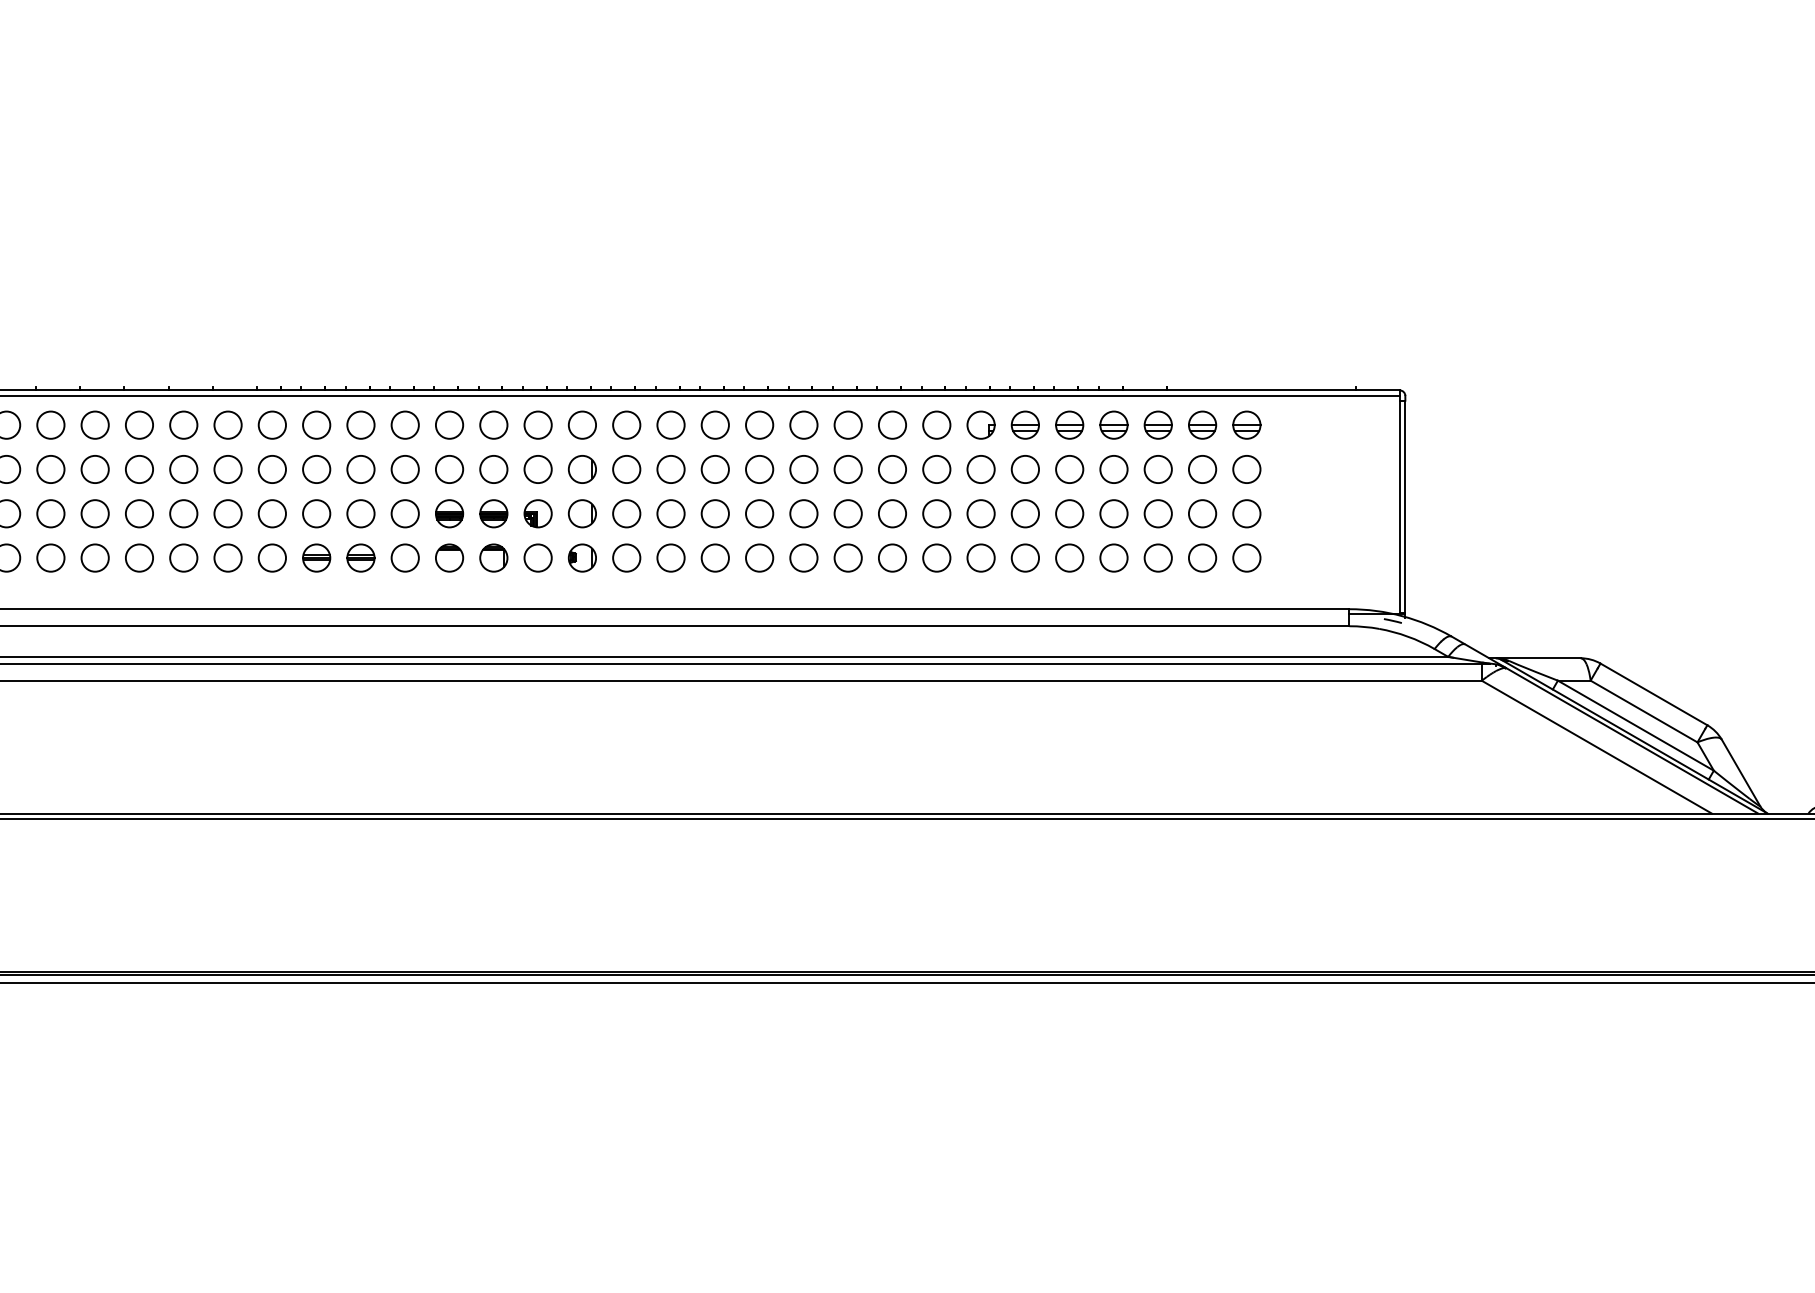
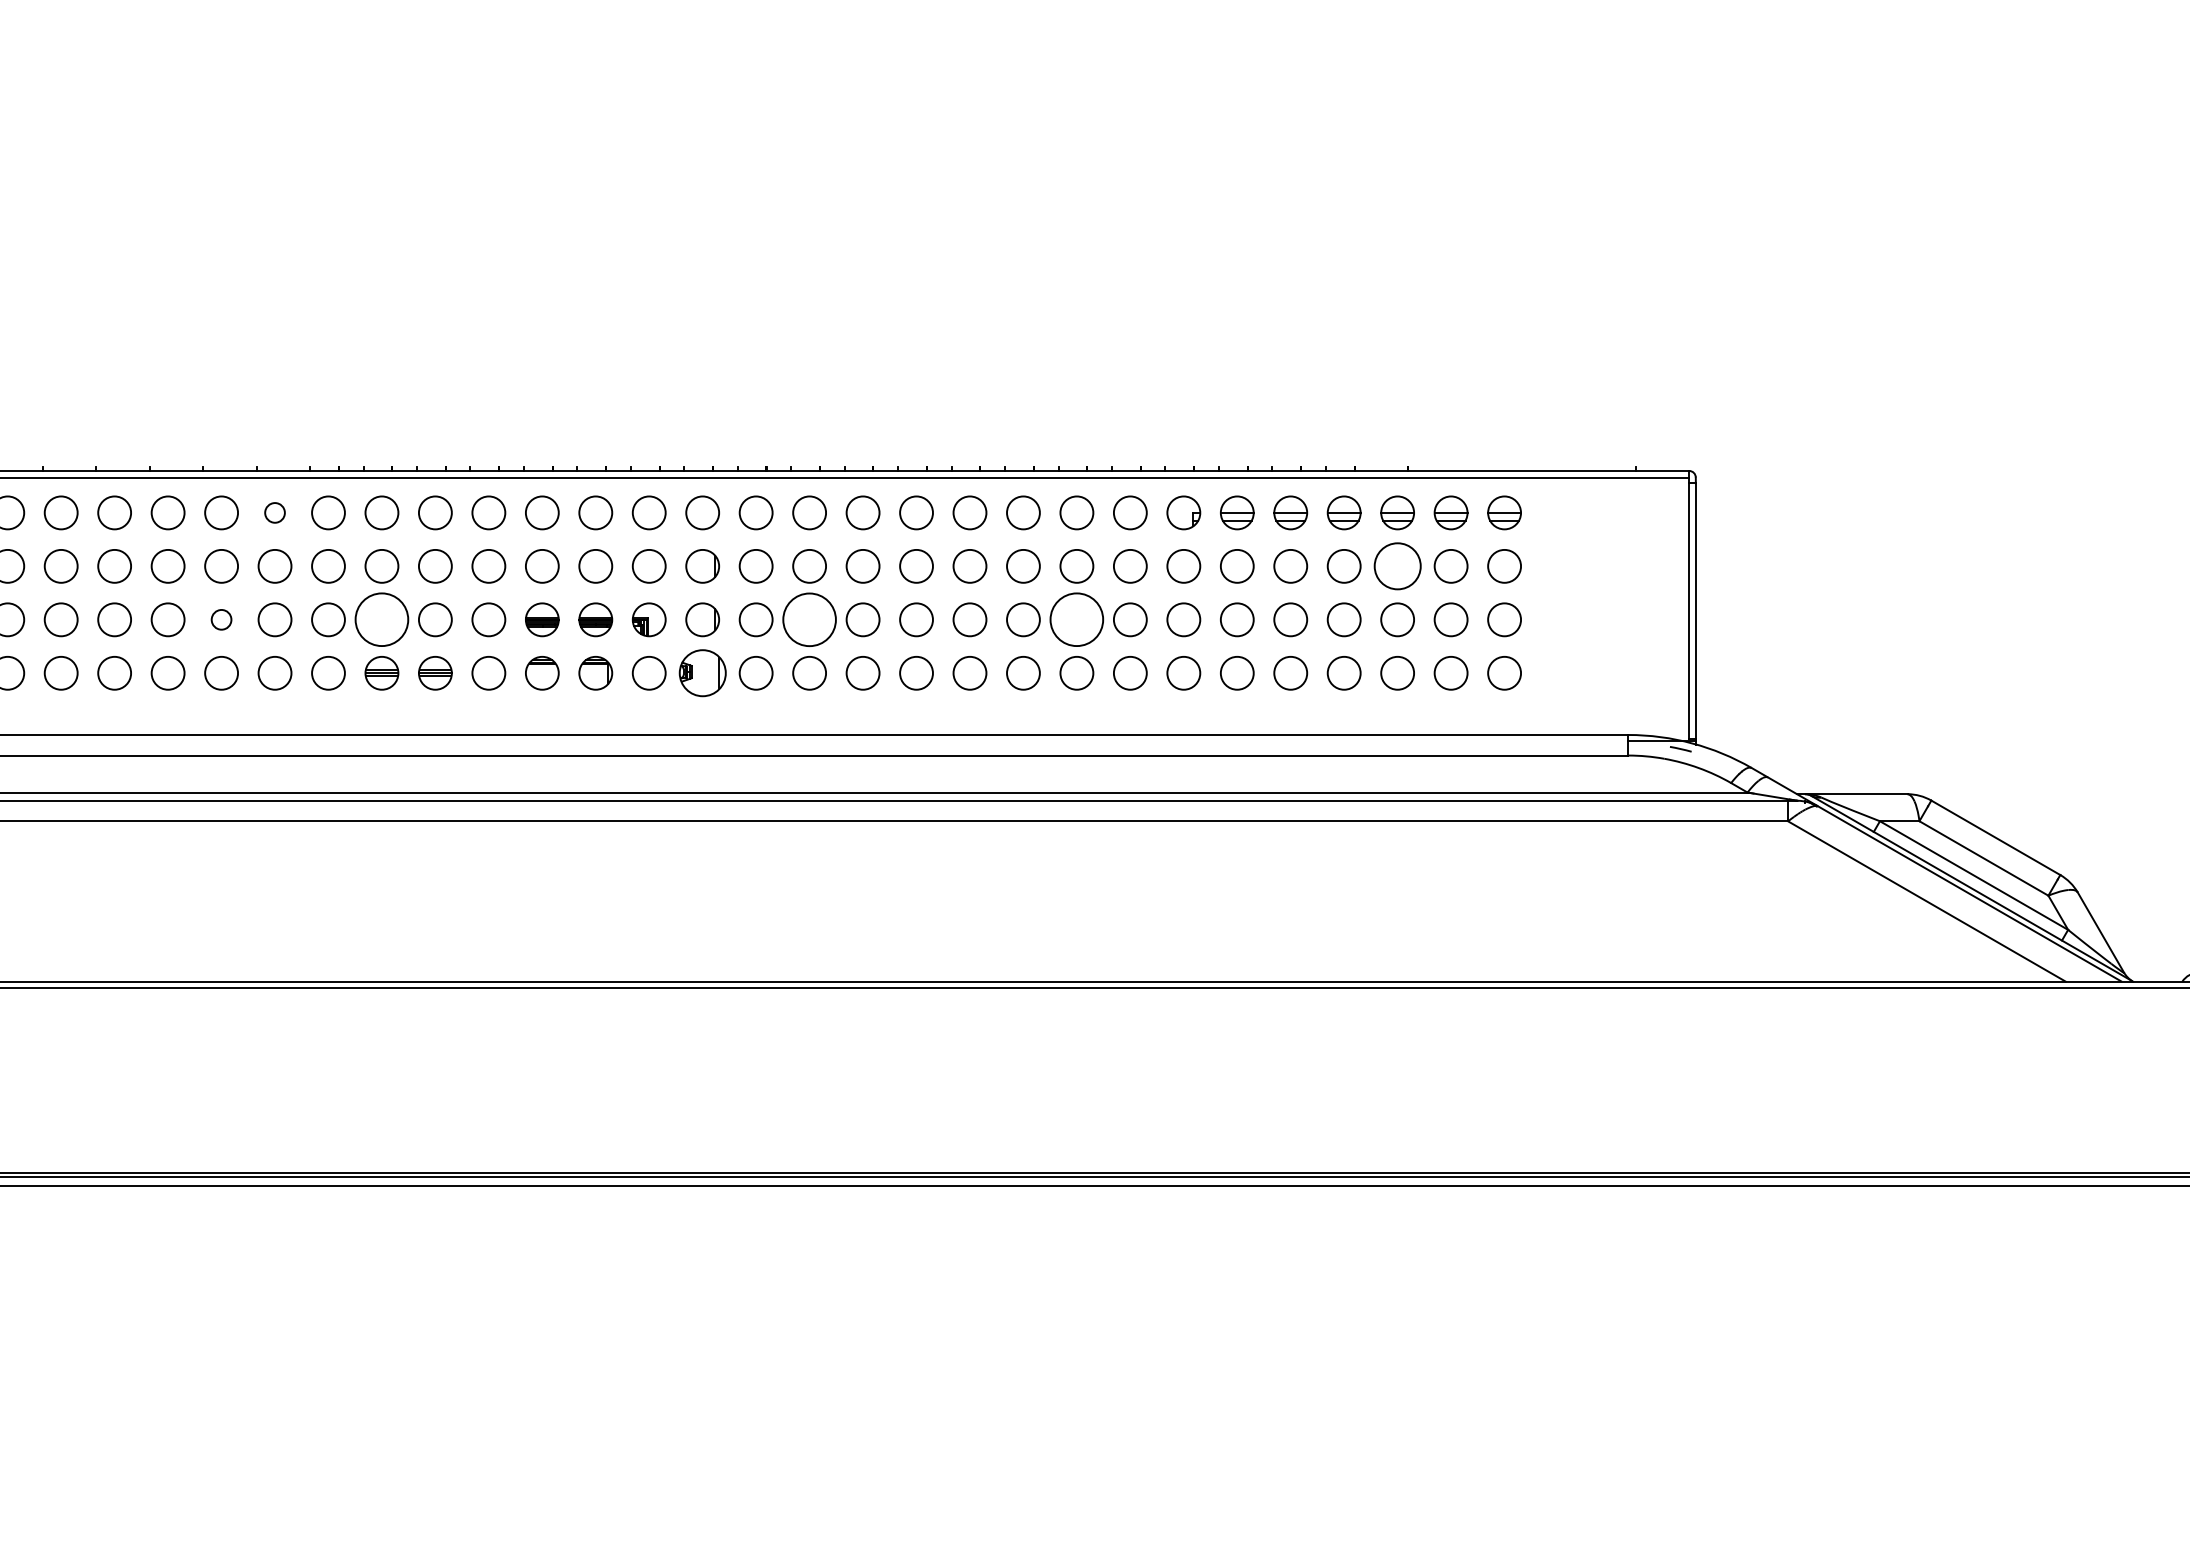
circle: (227, 424) -> (274, 512), size x0.6
circle: (1158, 469) -> (1397, 566), size x1.4
circle: (183, 513) -> (221, 619), size x0.6
circle: (316, 513) -> (381, 619), size x1.6
circle: (670, 513) -> (809, 619), size x1.6
circle: (892, 513) -> (1076, 619), size x1.6
part: (582, 558) -> (702, 673), size x1.4

